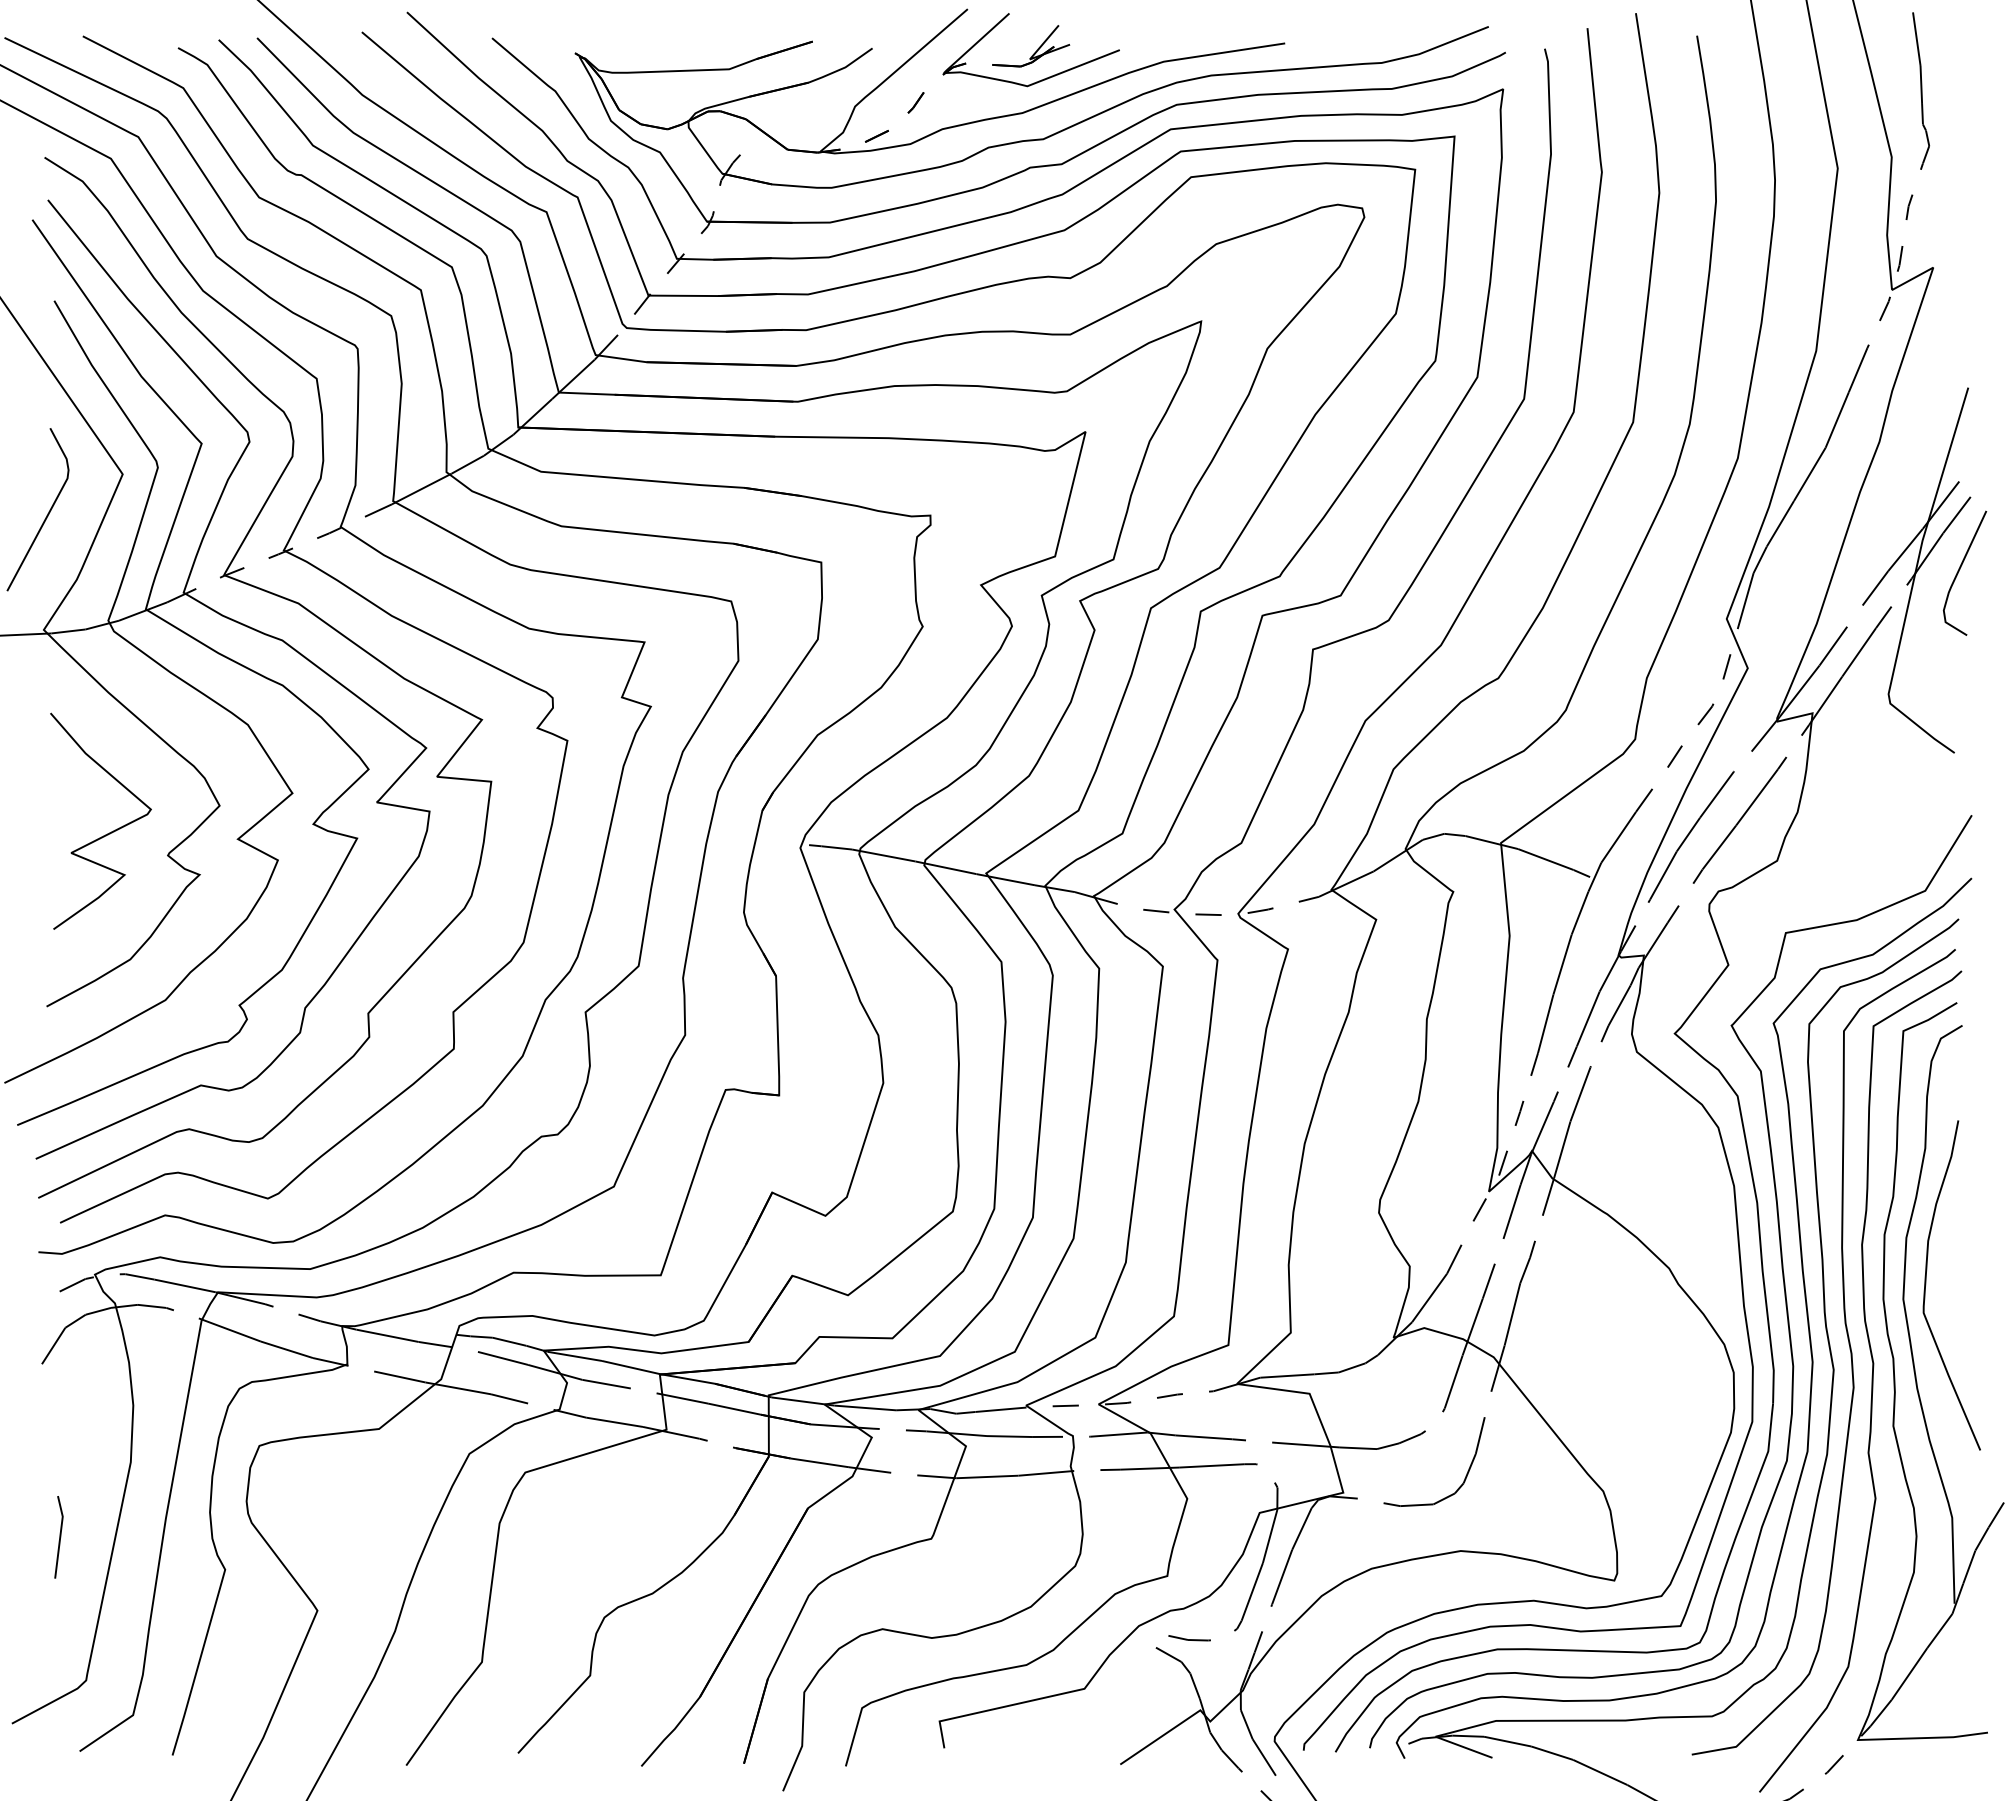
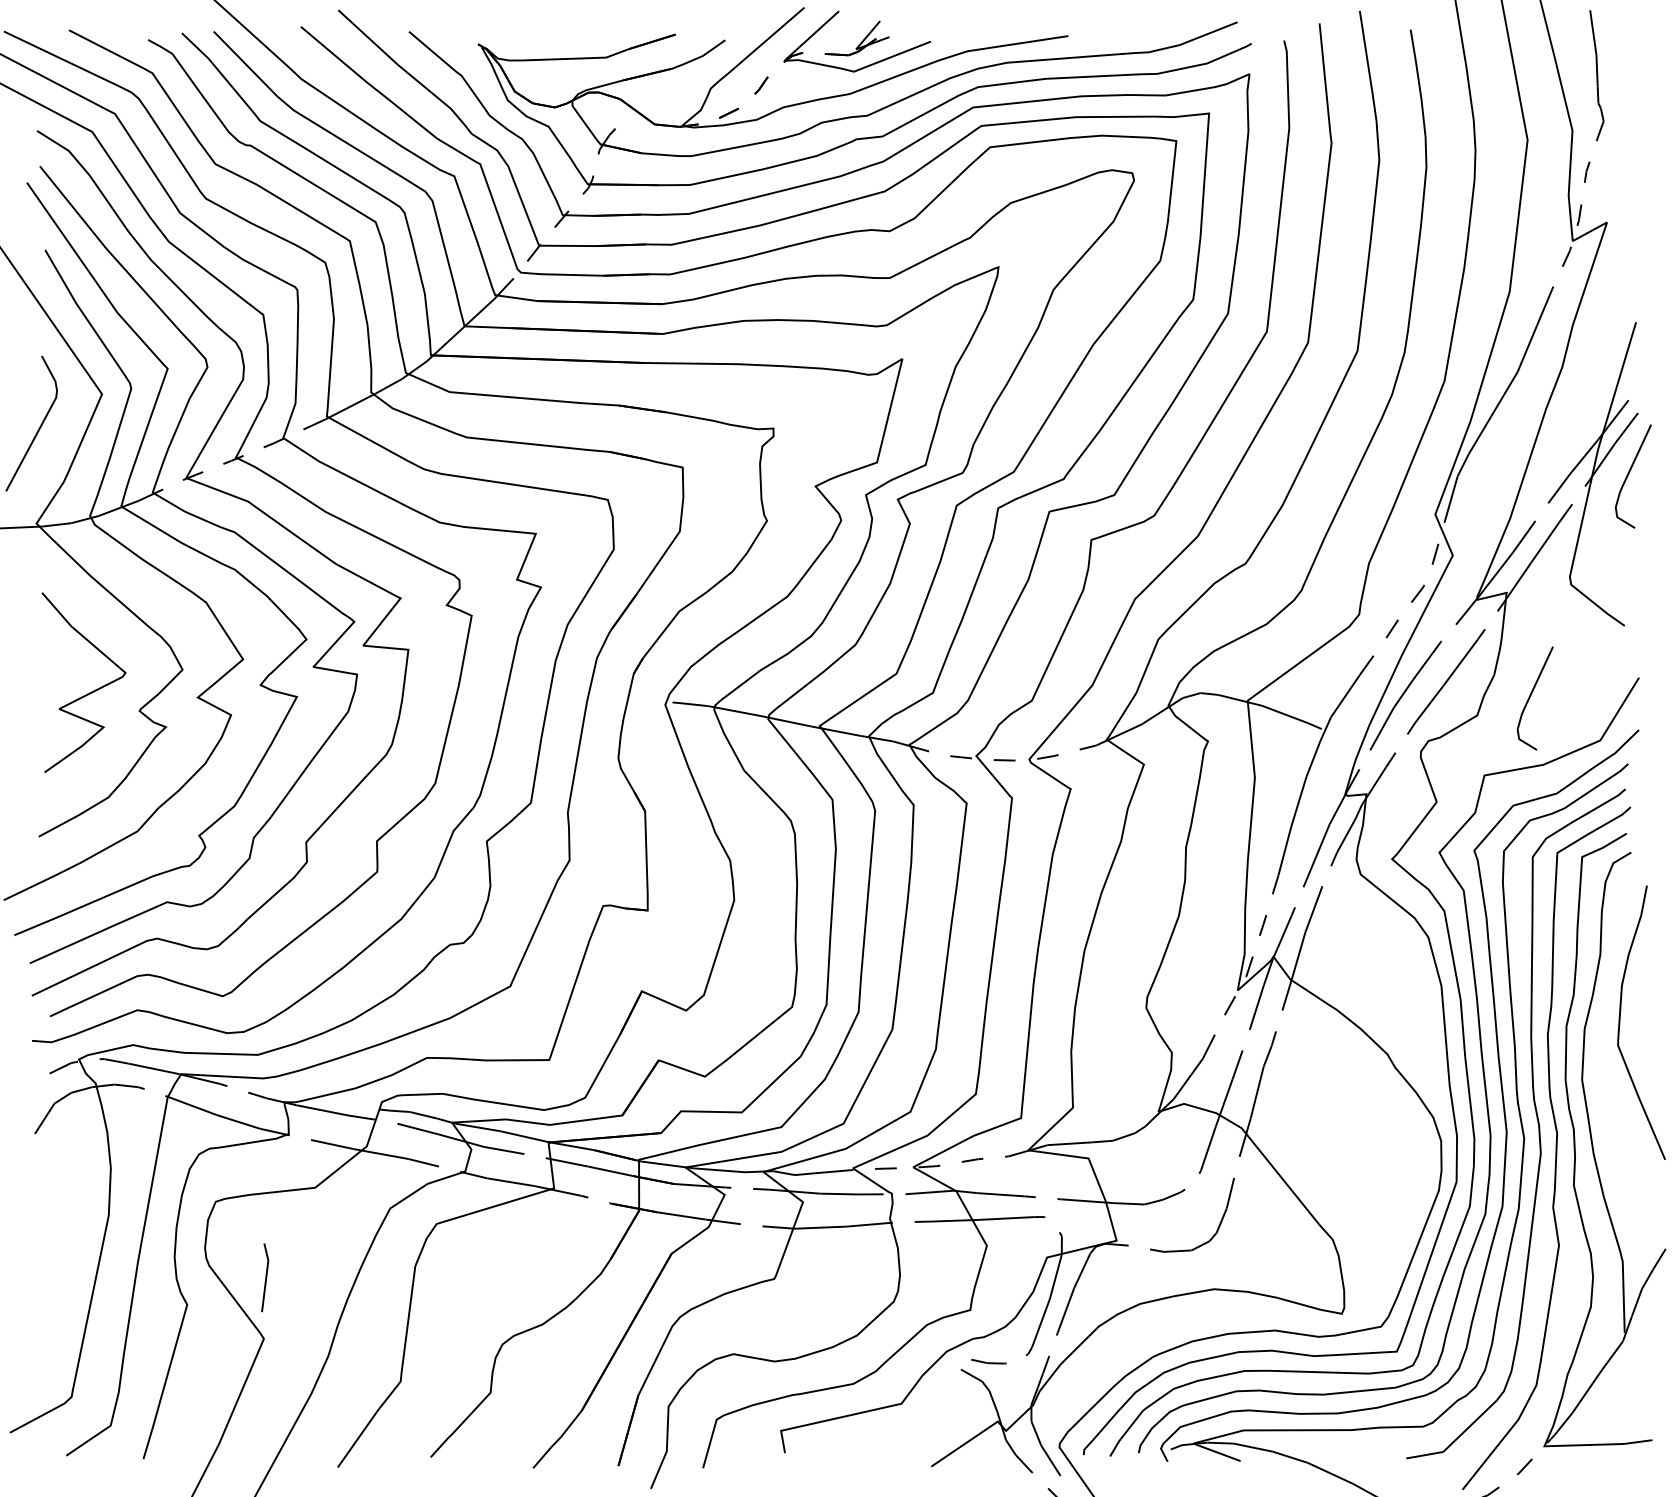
curve: (1842, 836) -> (1531, 695), added
curve: (1926, 1285) -> (1620, 1022), moved
line: (59, 1537) -> (265, 1277), moved

